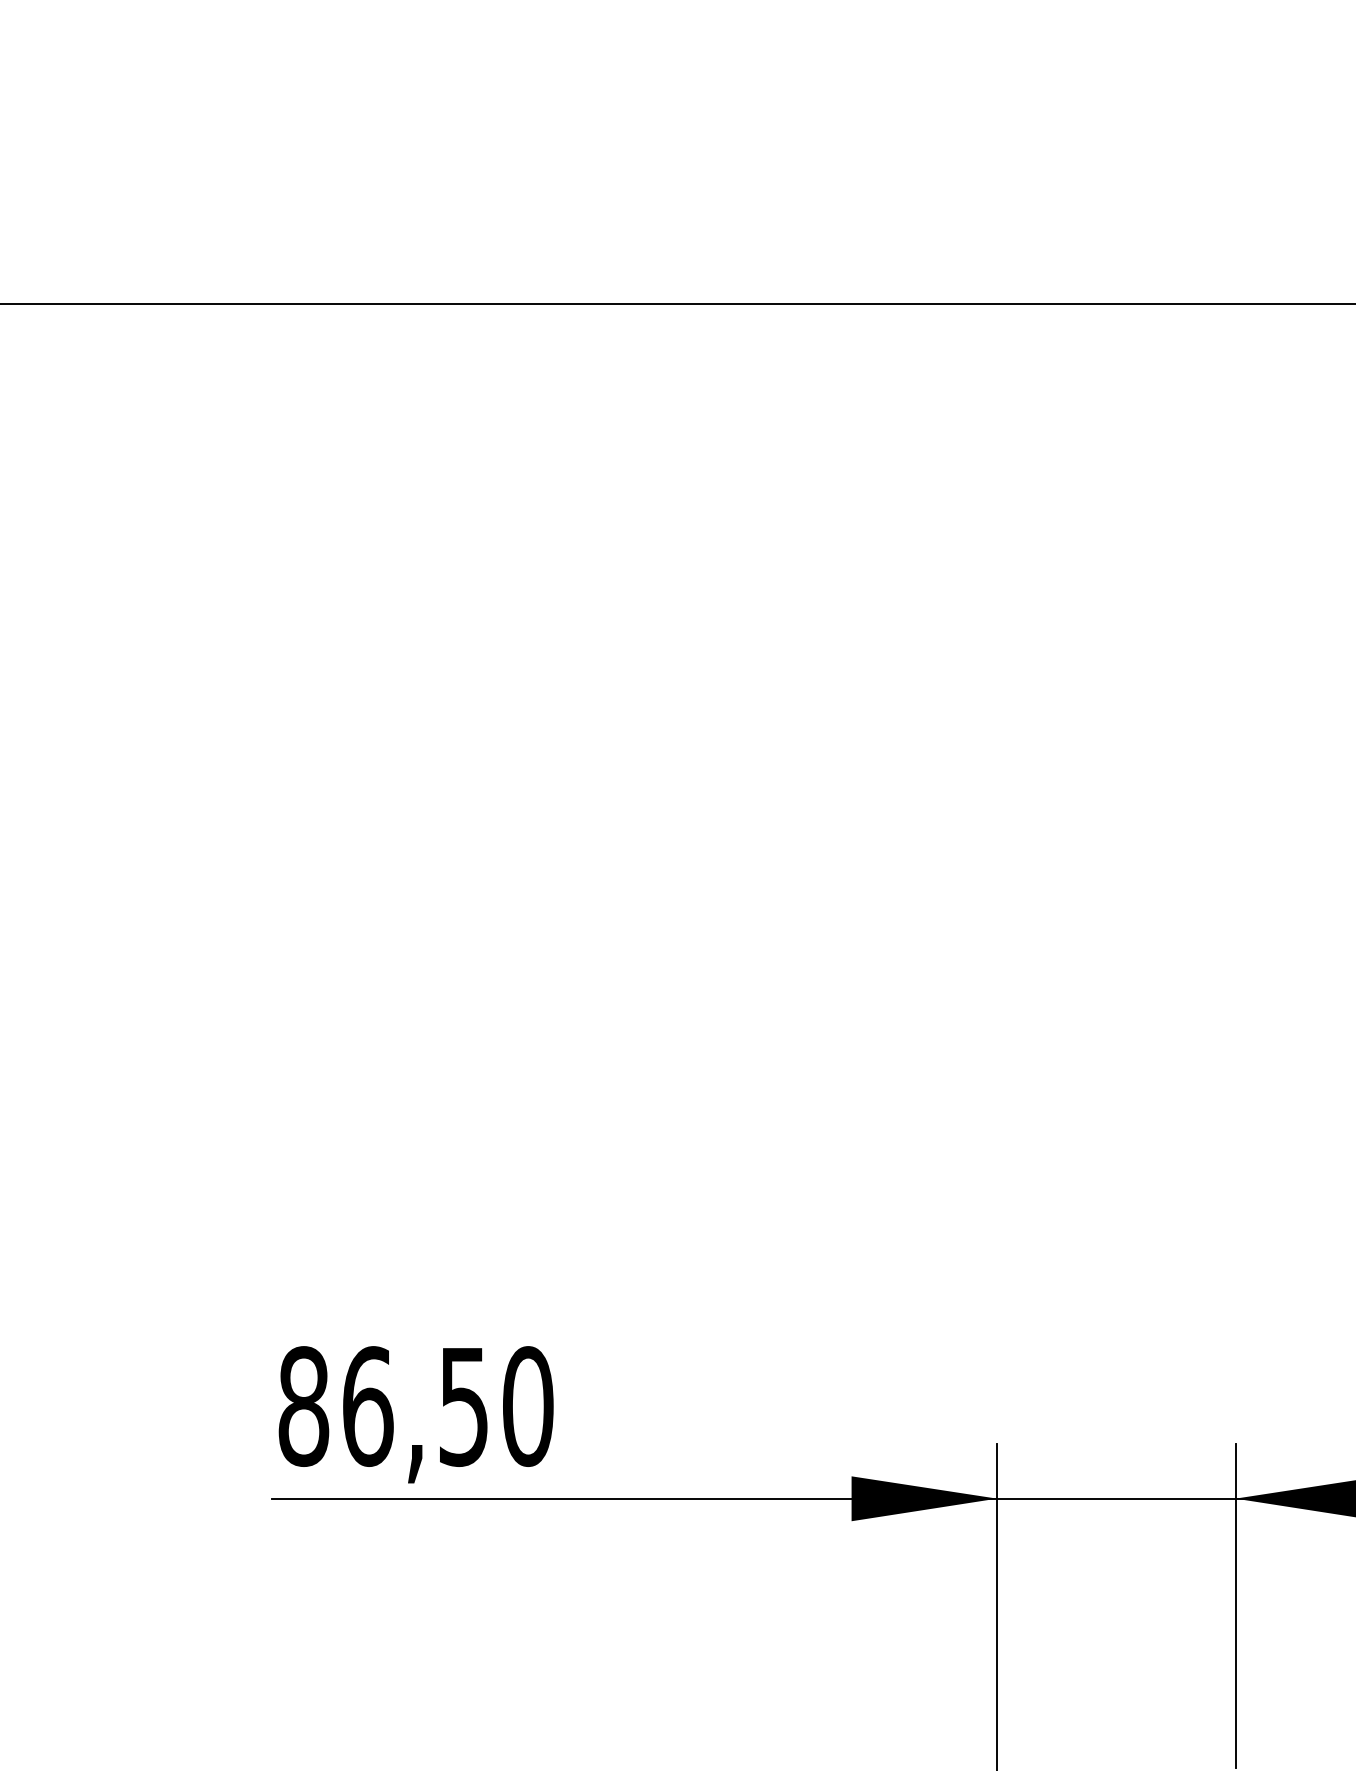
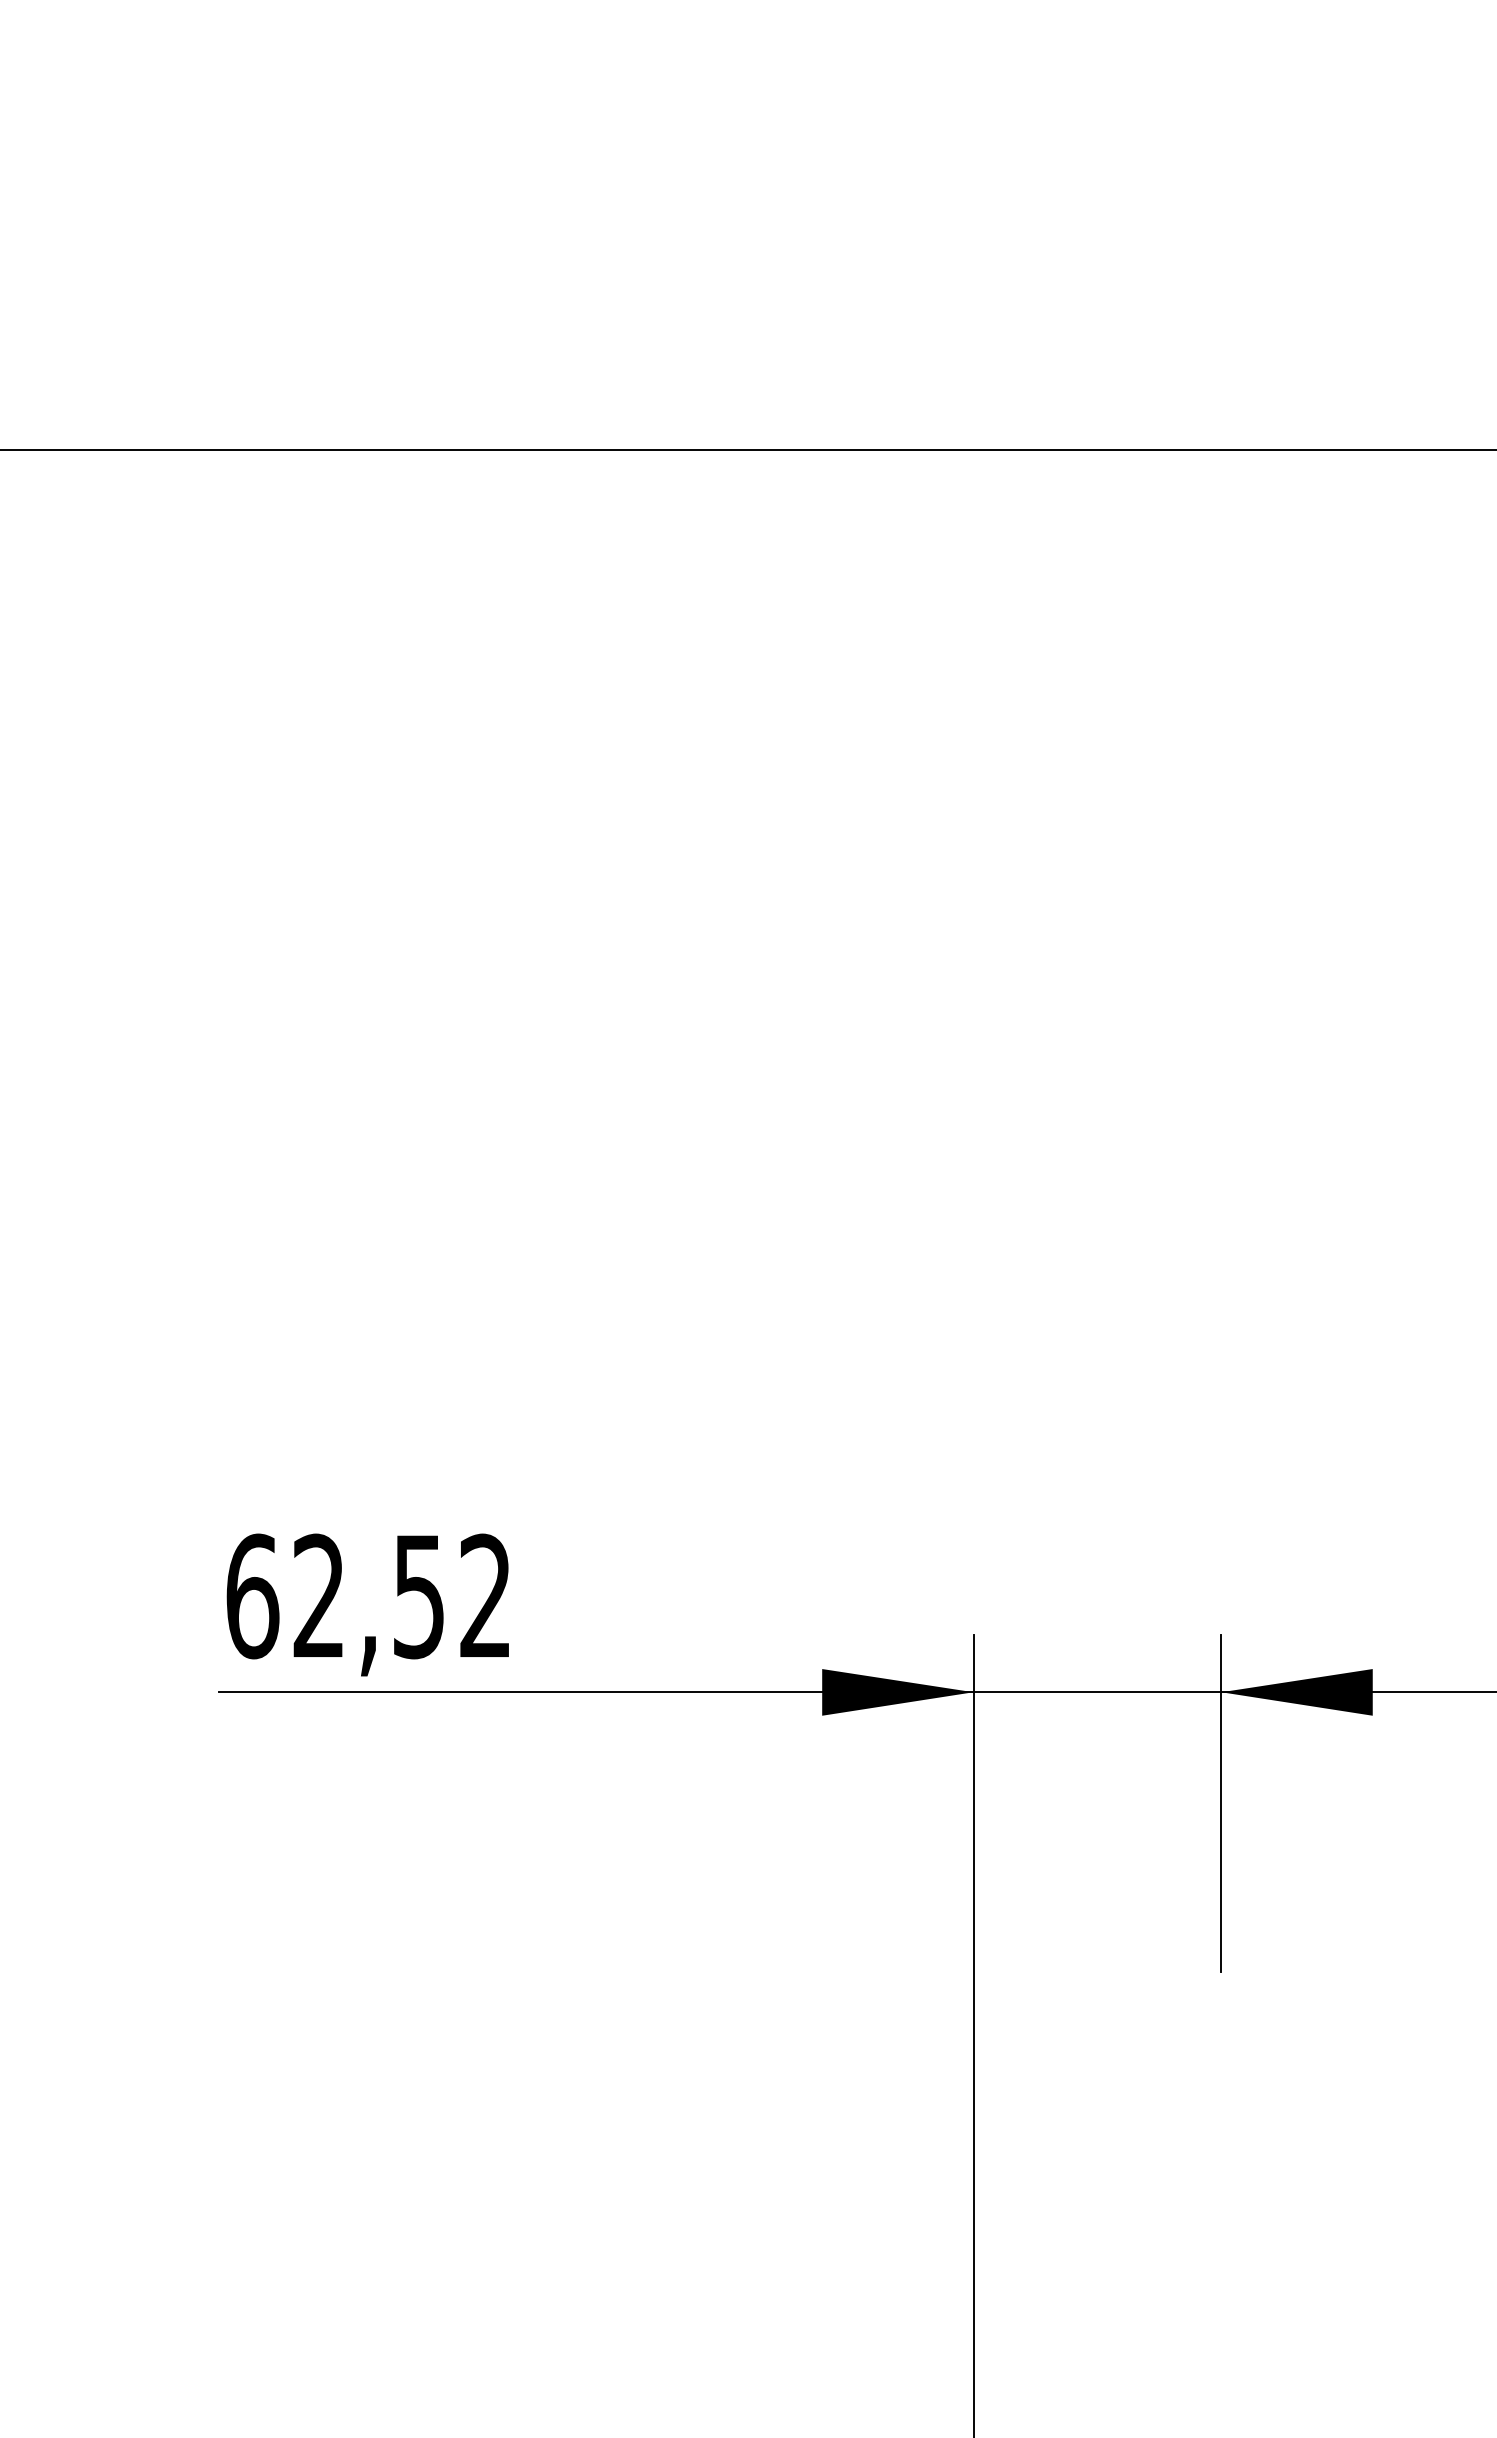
text: (416, 1406) -> (369, 1596), 86,50 -> 62,52

